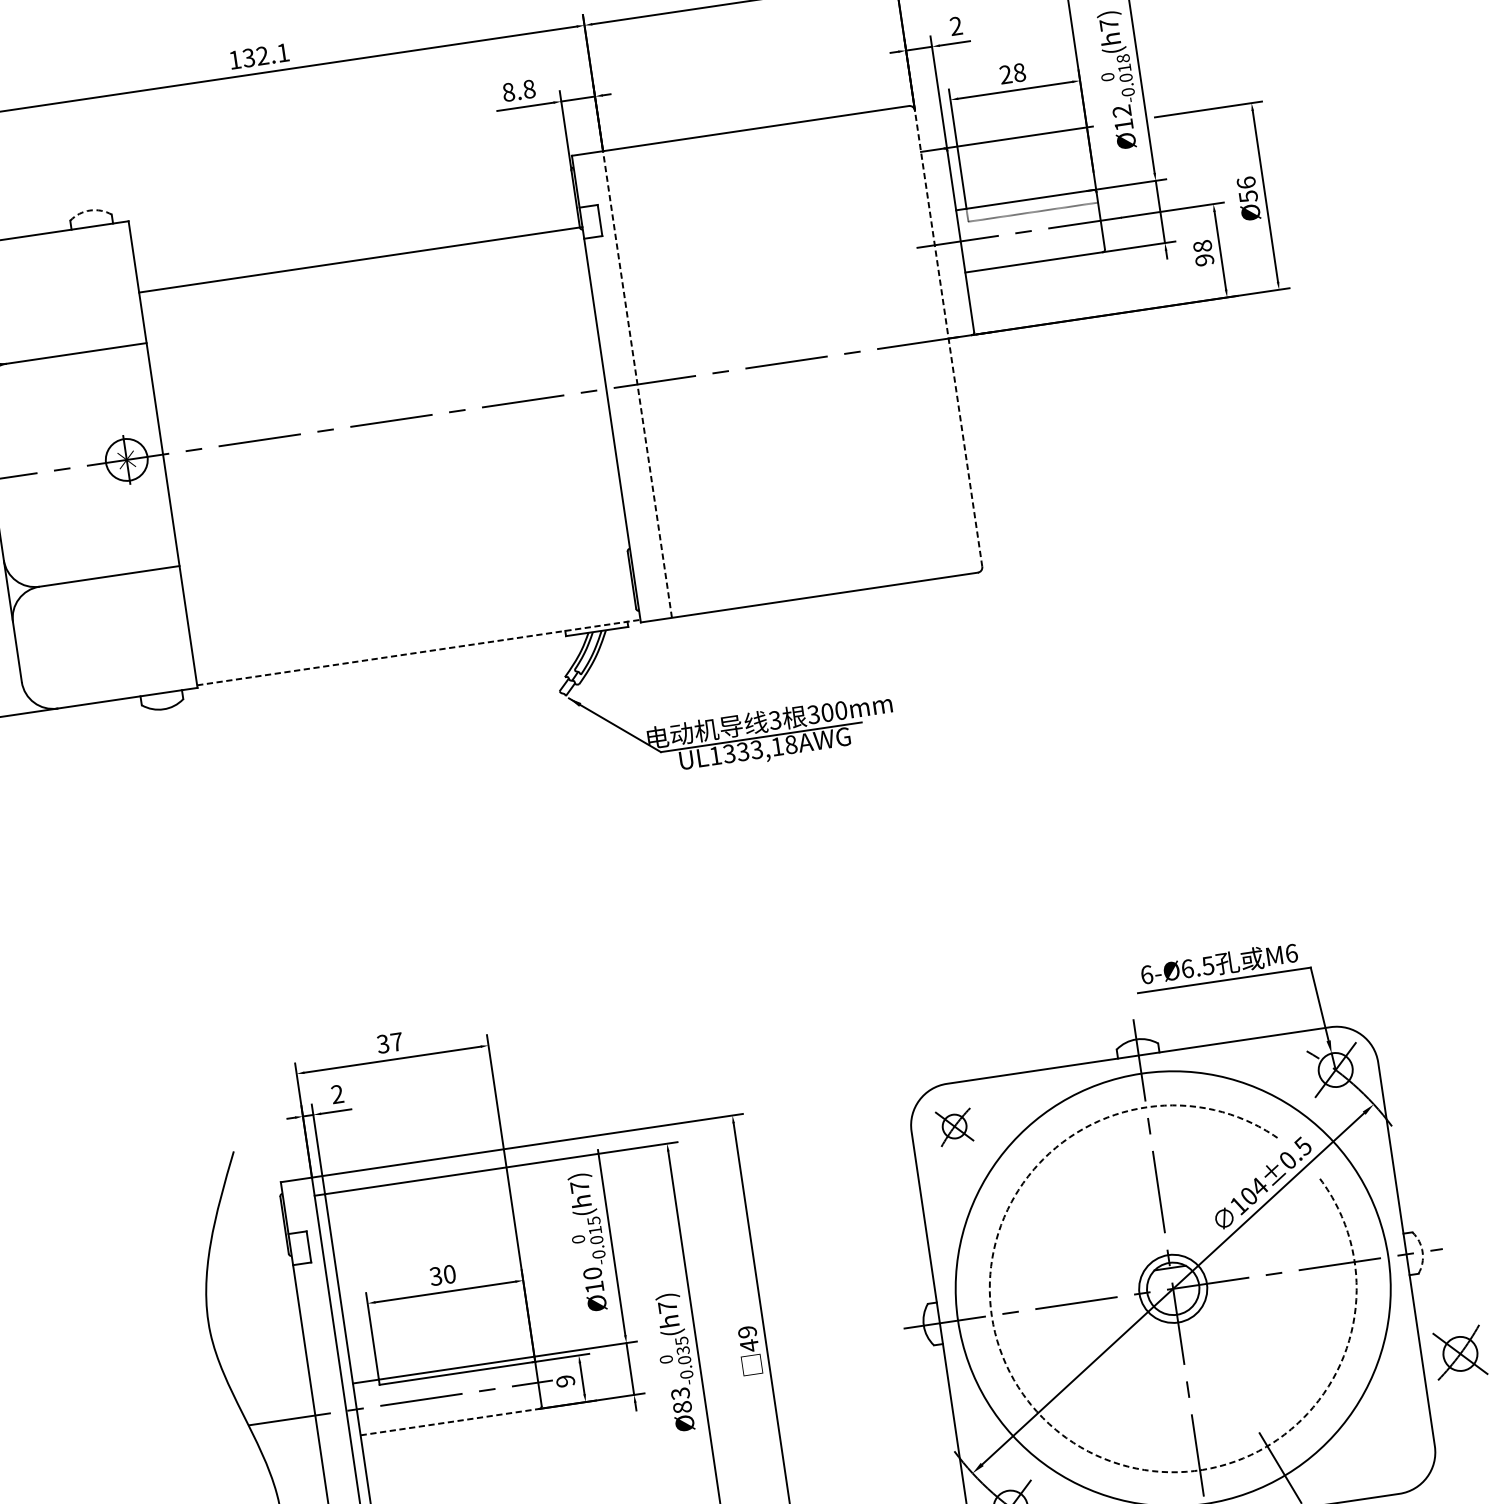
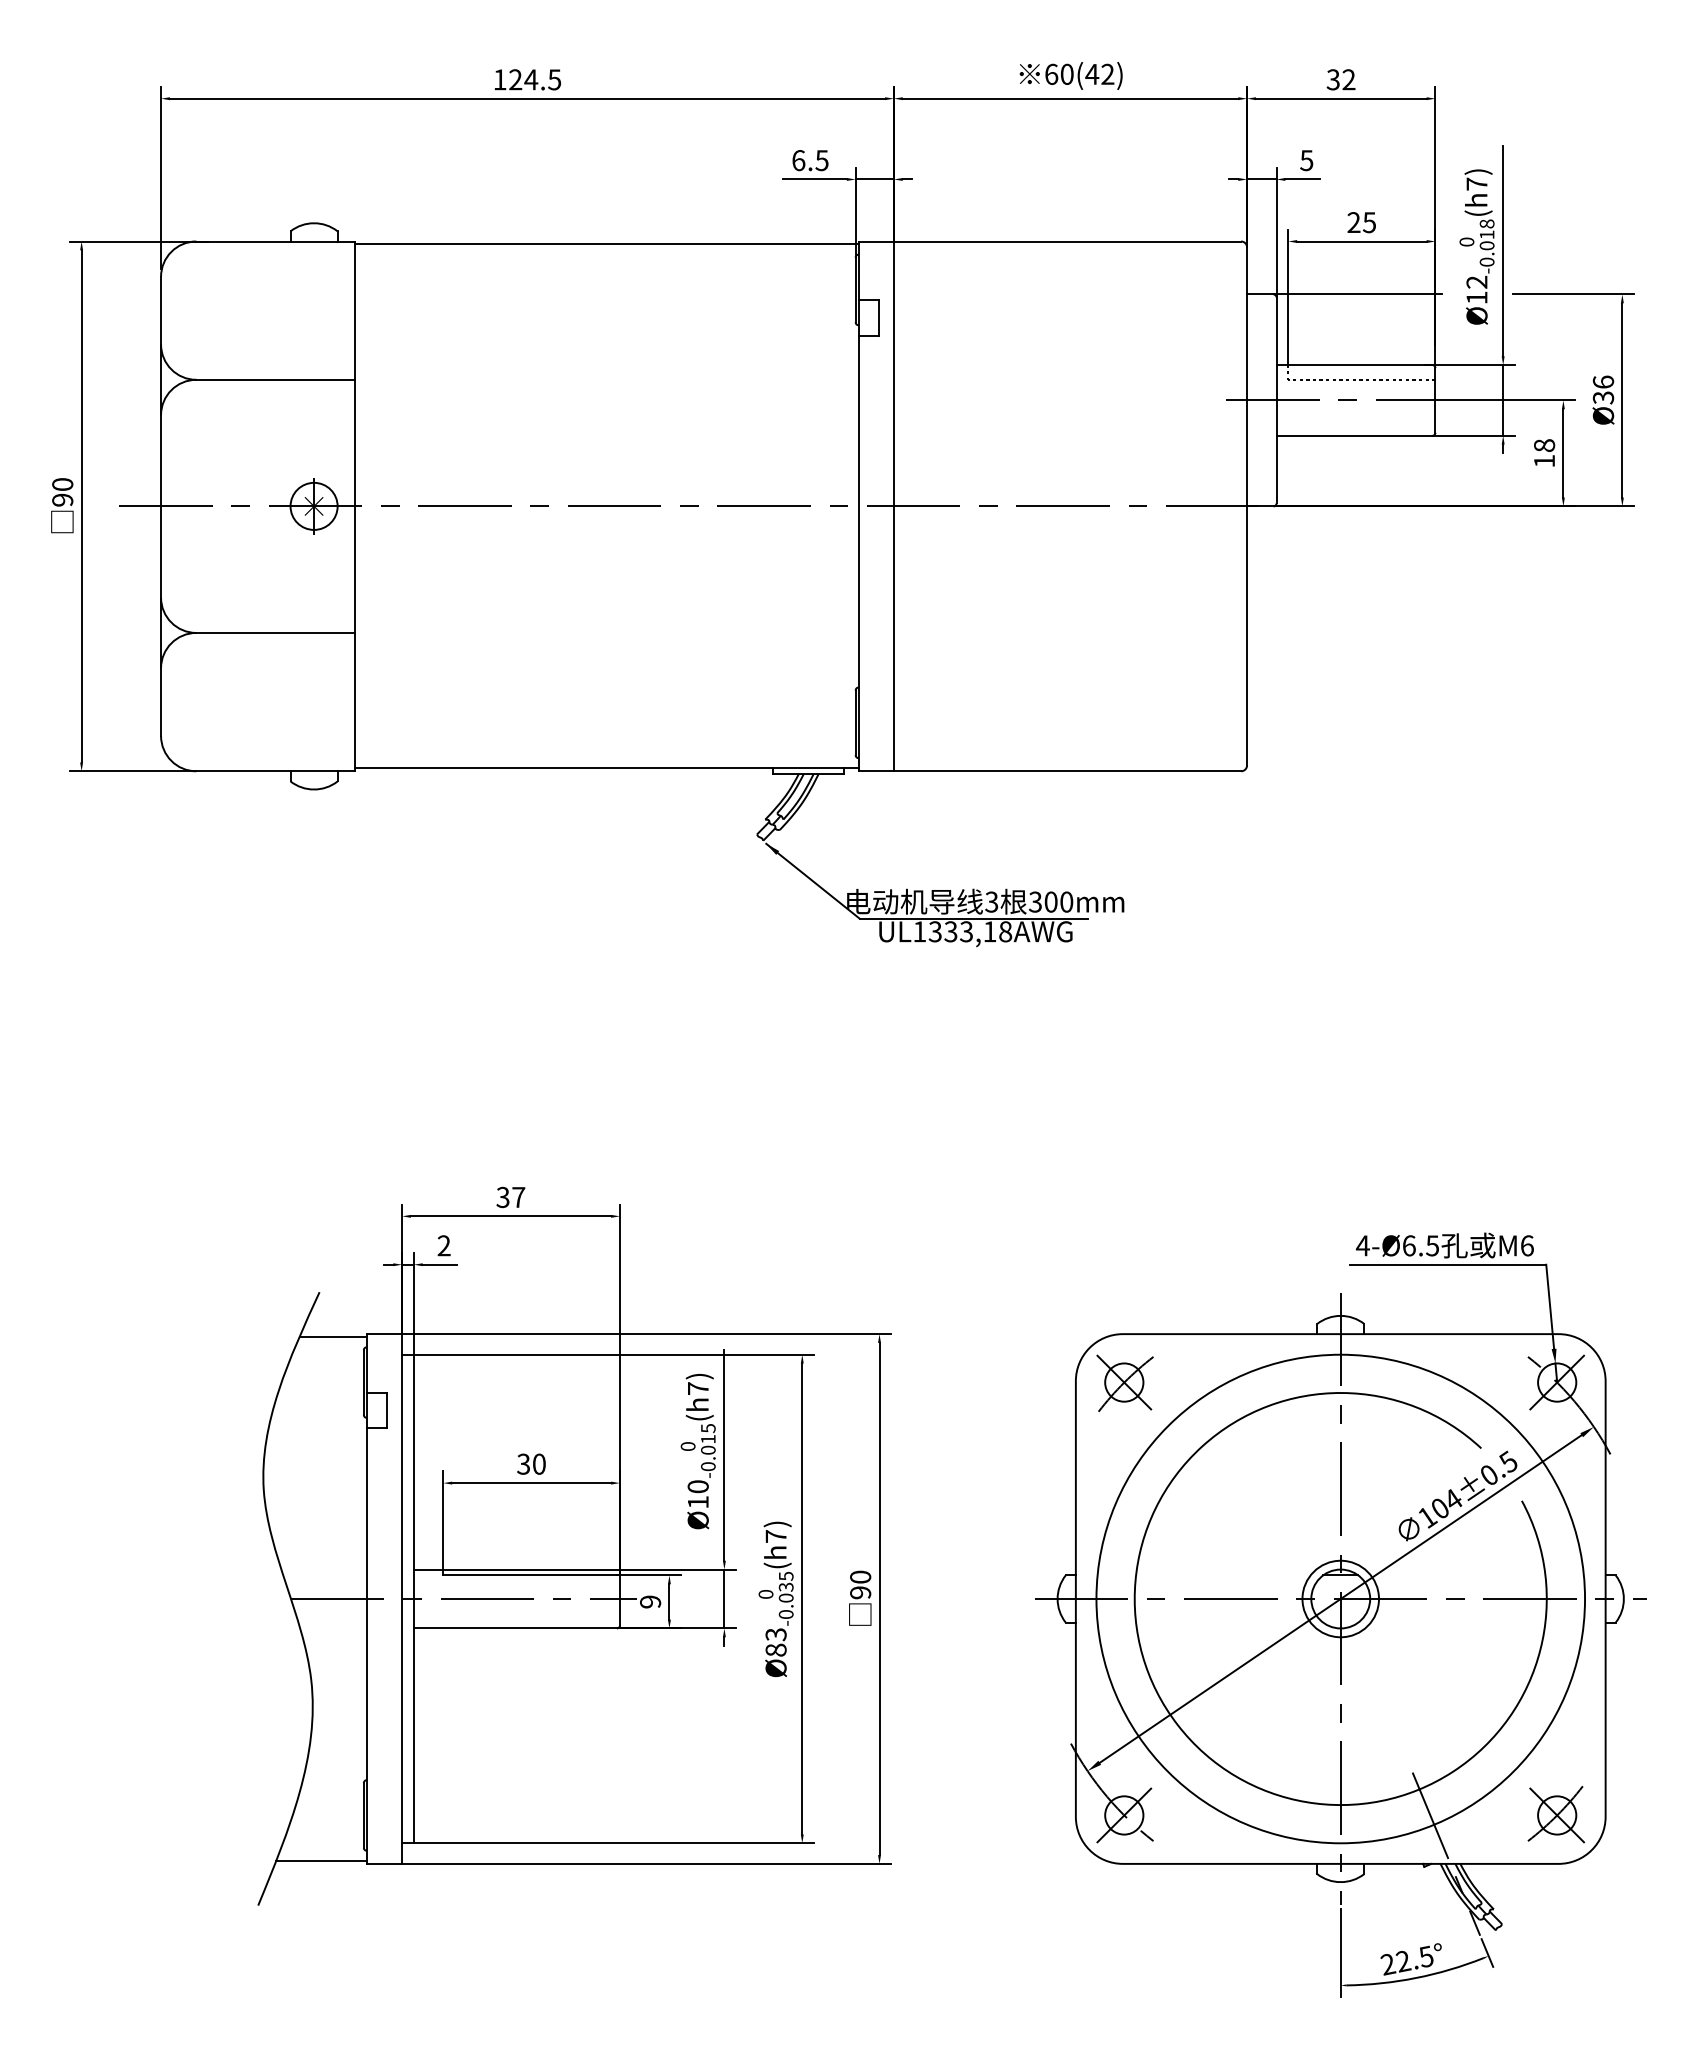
text: (955, 26) -> (1306, 160), 2 -> 5
text: (266, 55) -> (535, 79), 132.1 -> 124.5
text: (1019, 72) -> (1369, 222), 28 -> 25
text: (519, 90) -> (810, 160), 8.8 -> 6.5
text: (1247, 196) -> (1602, 397), Ø56 -> Ø36
arc: (90, 210) -> (314, 223), dashed -> solid
line: (360, 259) -> (606, 244), moved
text: (1204, 260) -> (1544, 461), 98 -> 18
line: (948, 338) -> (1247, 506), dashed -> solid
line: (637, 384) -> (893, 506), dashed -> solid
line: (418, 652) -> (606, 768), dashed -> solid
text: (1146, 974) -> (1362, 1245), 6-Ø6.5 -> 4-Ø6.5
part: (954, 1127) -> (1124, 1383), size x1.43
line: (251, 1189) -> (333, 1337), added
arc: (1422, 1252) -> (1623, 1599), dashed -> solid
text: (748, 1338) -> (860, 1584), 49 -> 90
part: (1459, 1353) -> (1556, 1814), moved
arc: (1045, 1421) -> (1177, 1725), dashed -> solid
line: (450, 1422) -> (515, 1628), dashed -> solid

